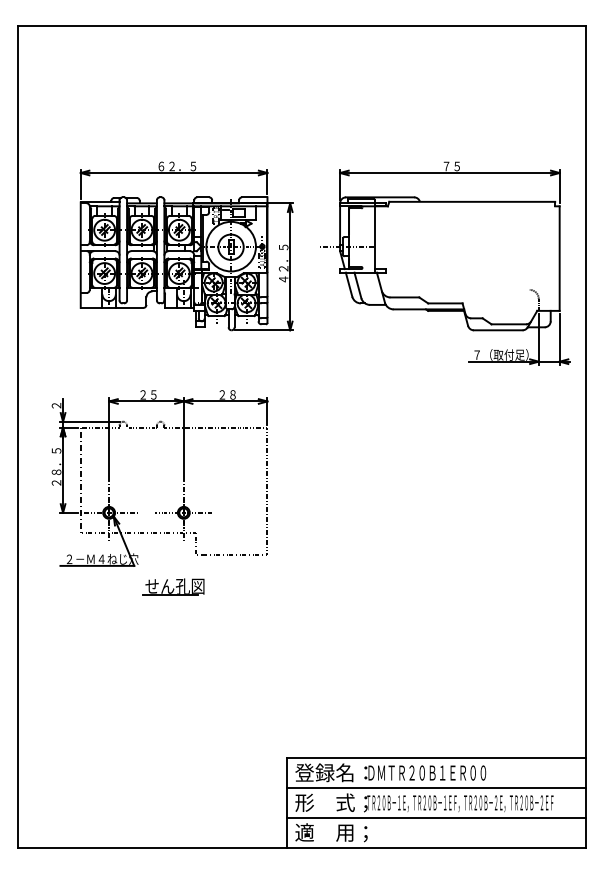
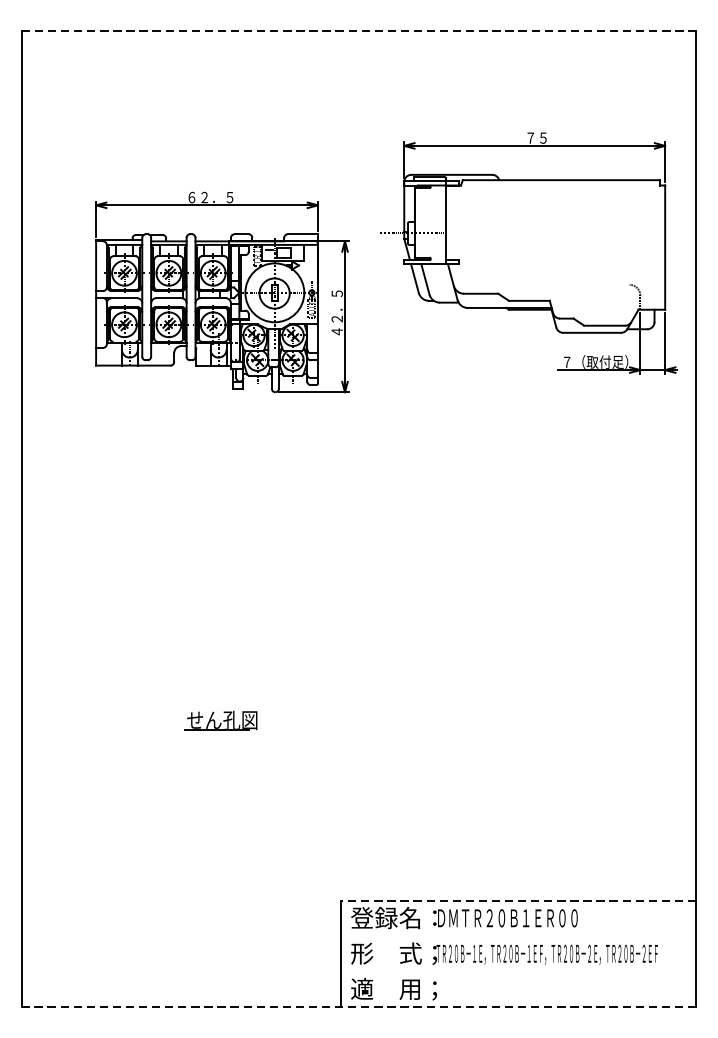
line: (302, 26) -> (359, 31), solid -> dashed
part: (445, 263) -> (529, 253), moved
part: (183, 478) -> (218, 568), removed
part: (173, 586) -> (220, 720), moved
line: (435, 758) -> (517, 901), solid -> dashed
line: (436, 788) -> (518, 936), removed
line: (436, 817) -> (518, 971), removed
line: (302, 847) -> (359, 1006), solid -> dashed

